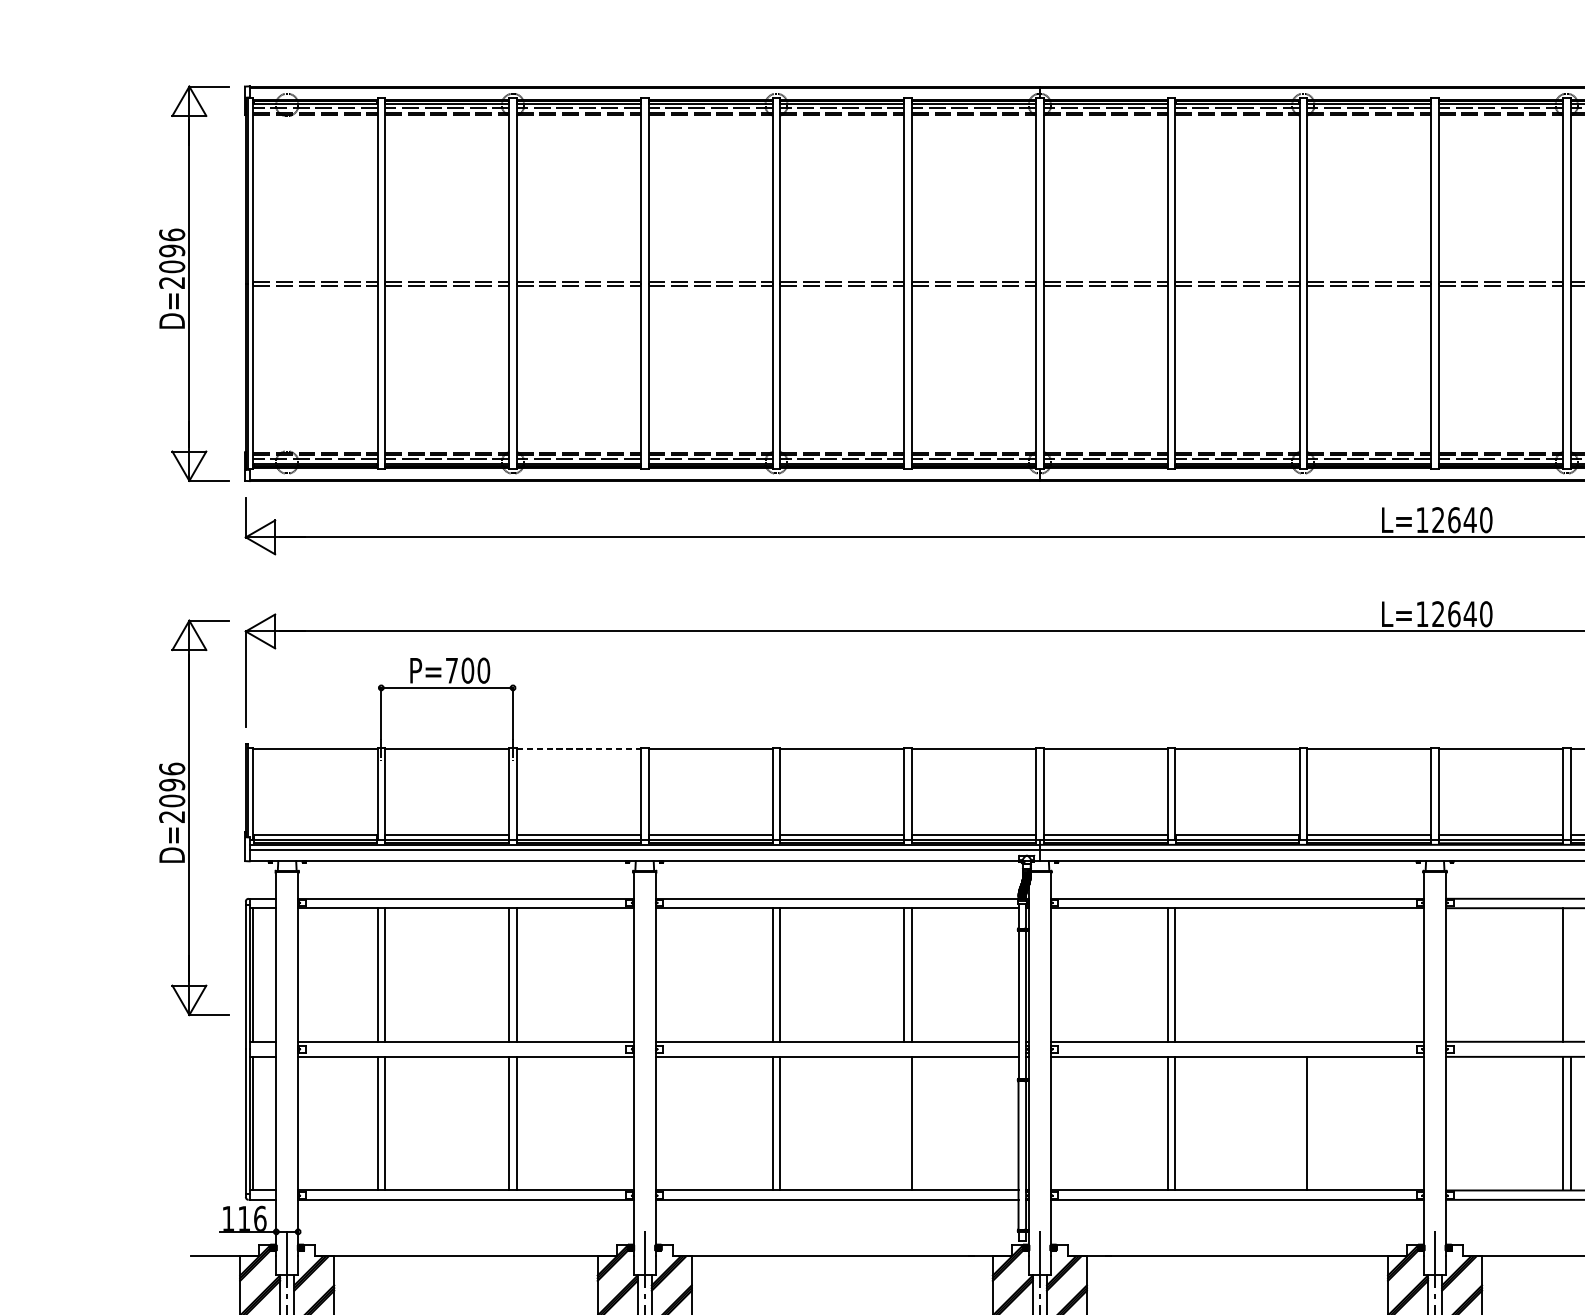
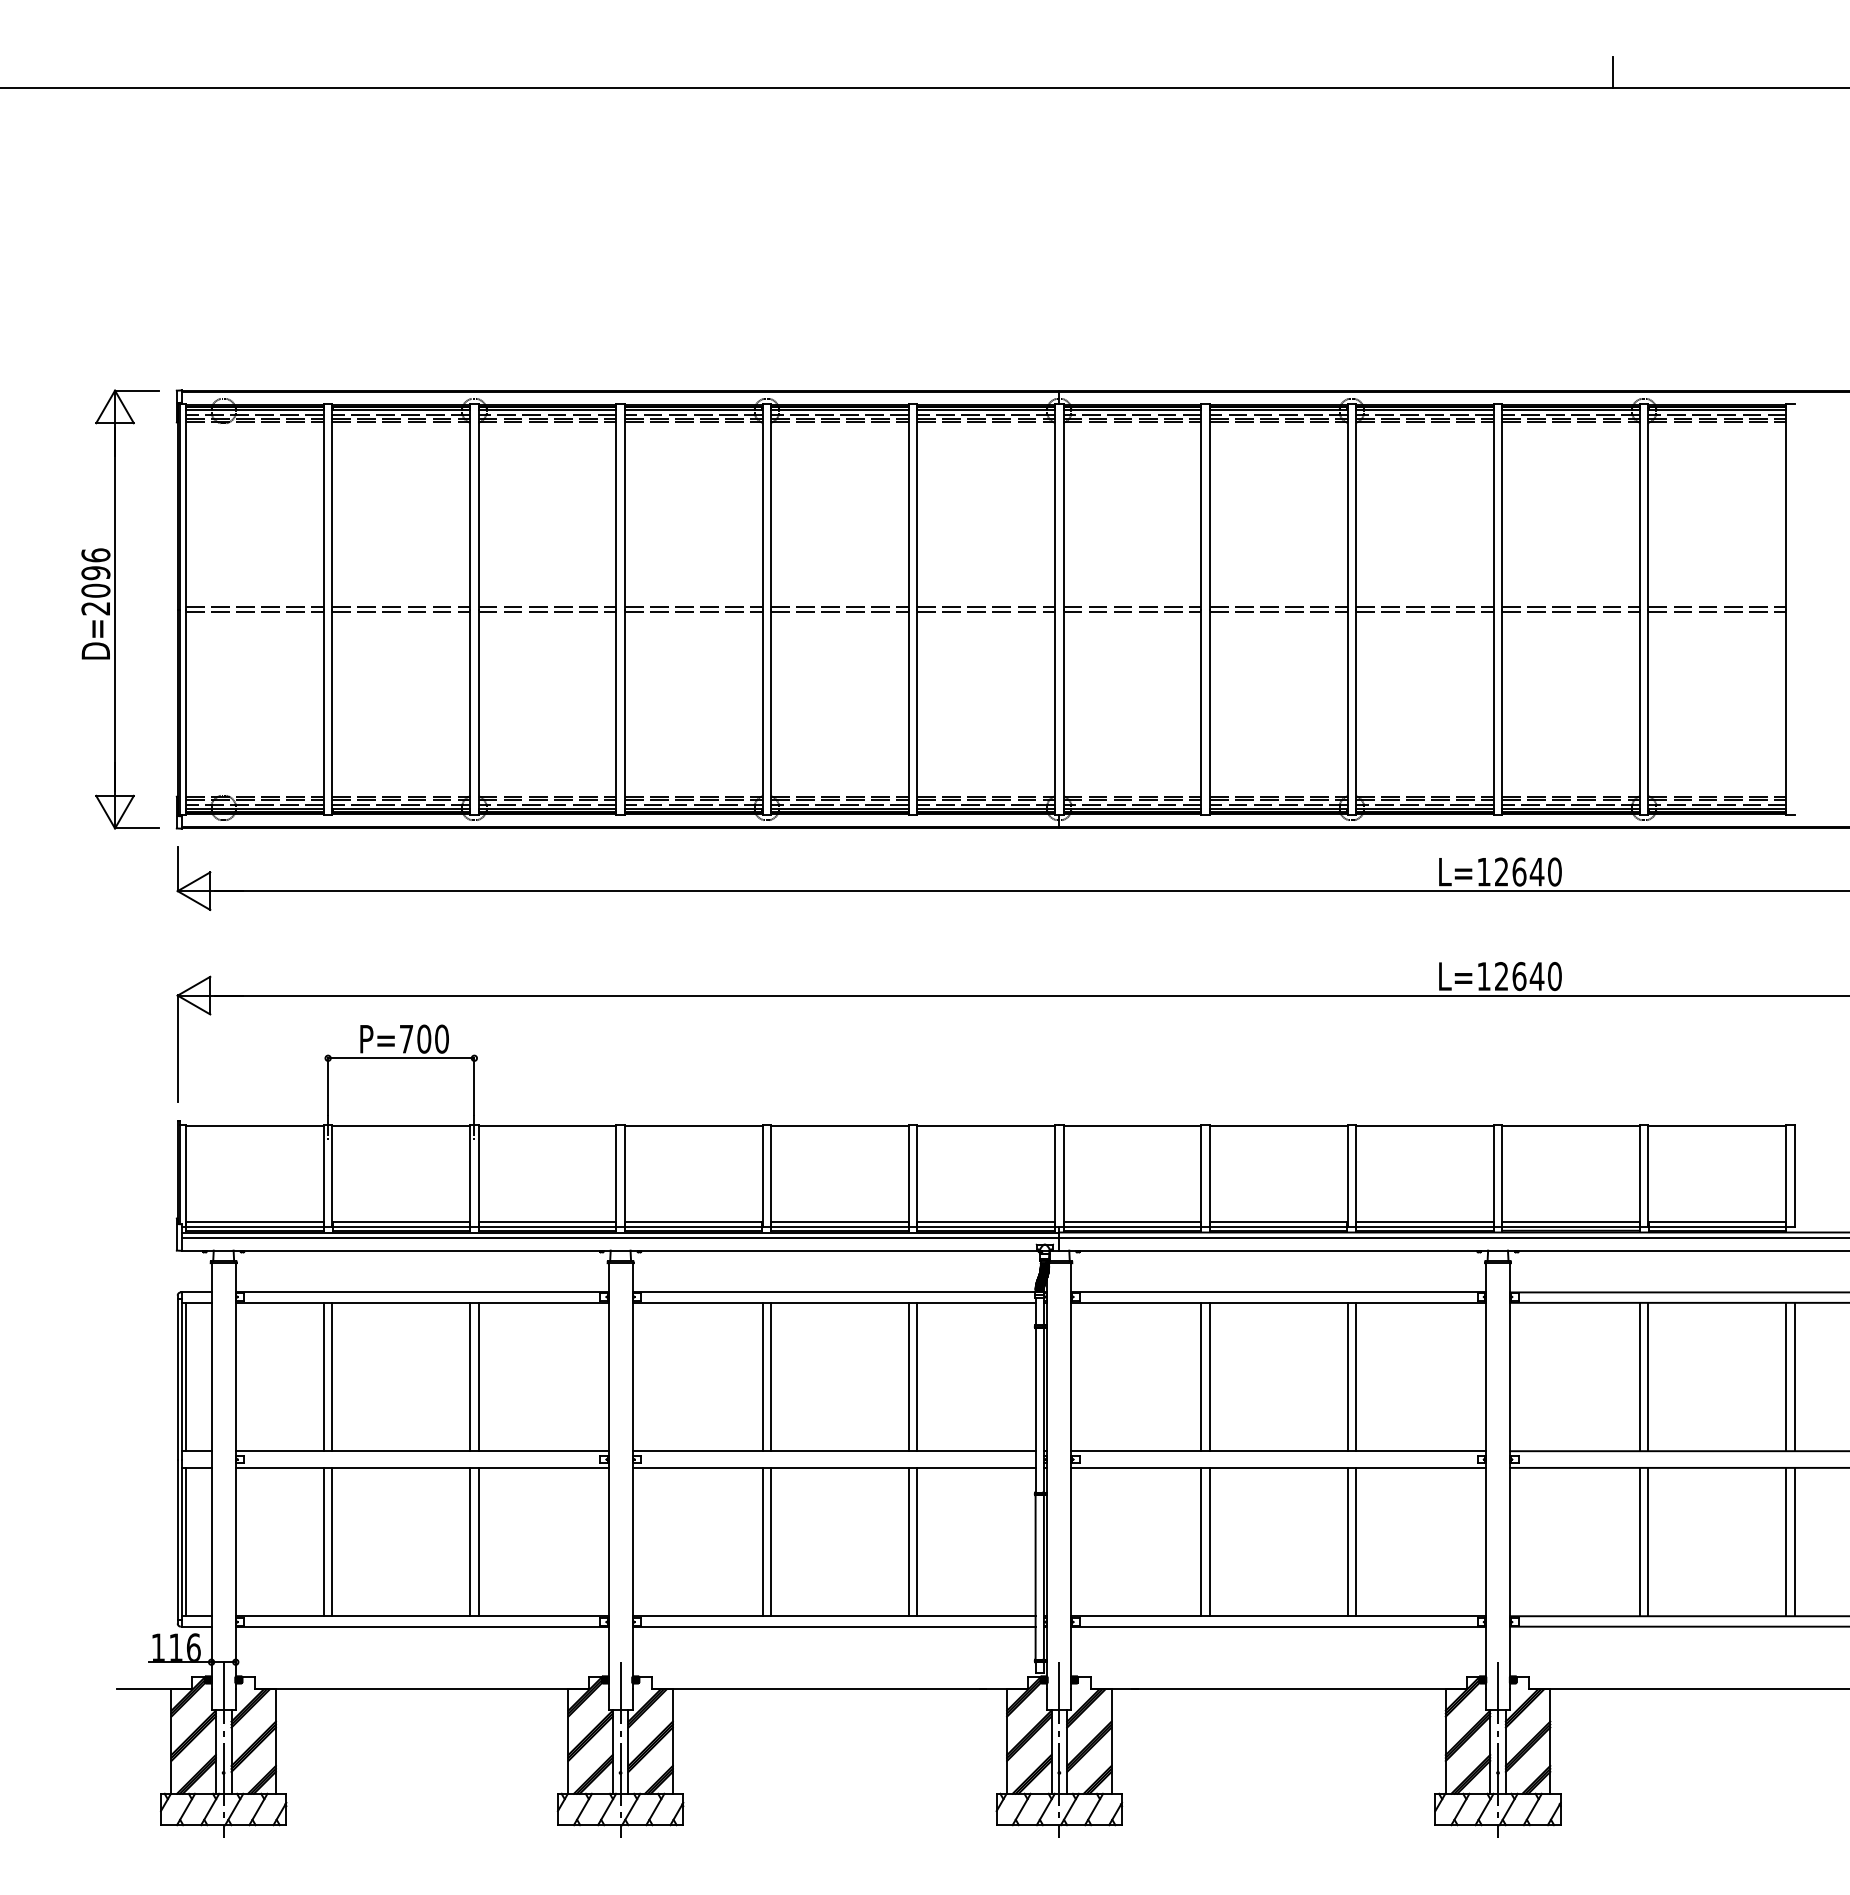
line: (578, 748) -> (547, 1125), dashed -> solid
part: (194, 817) -> (120, 1202), removed
line: (1299, 974) -> (1347, 1376), added
line: (1307, 974) -> (1356, 1376), added
line: (1570, 974) -> (1648, 1376), added
line: (904, 1123) -> (908, 1541), added
line: (1299, 1123) -> (1347, 1541), added

